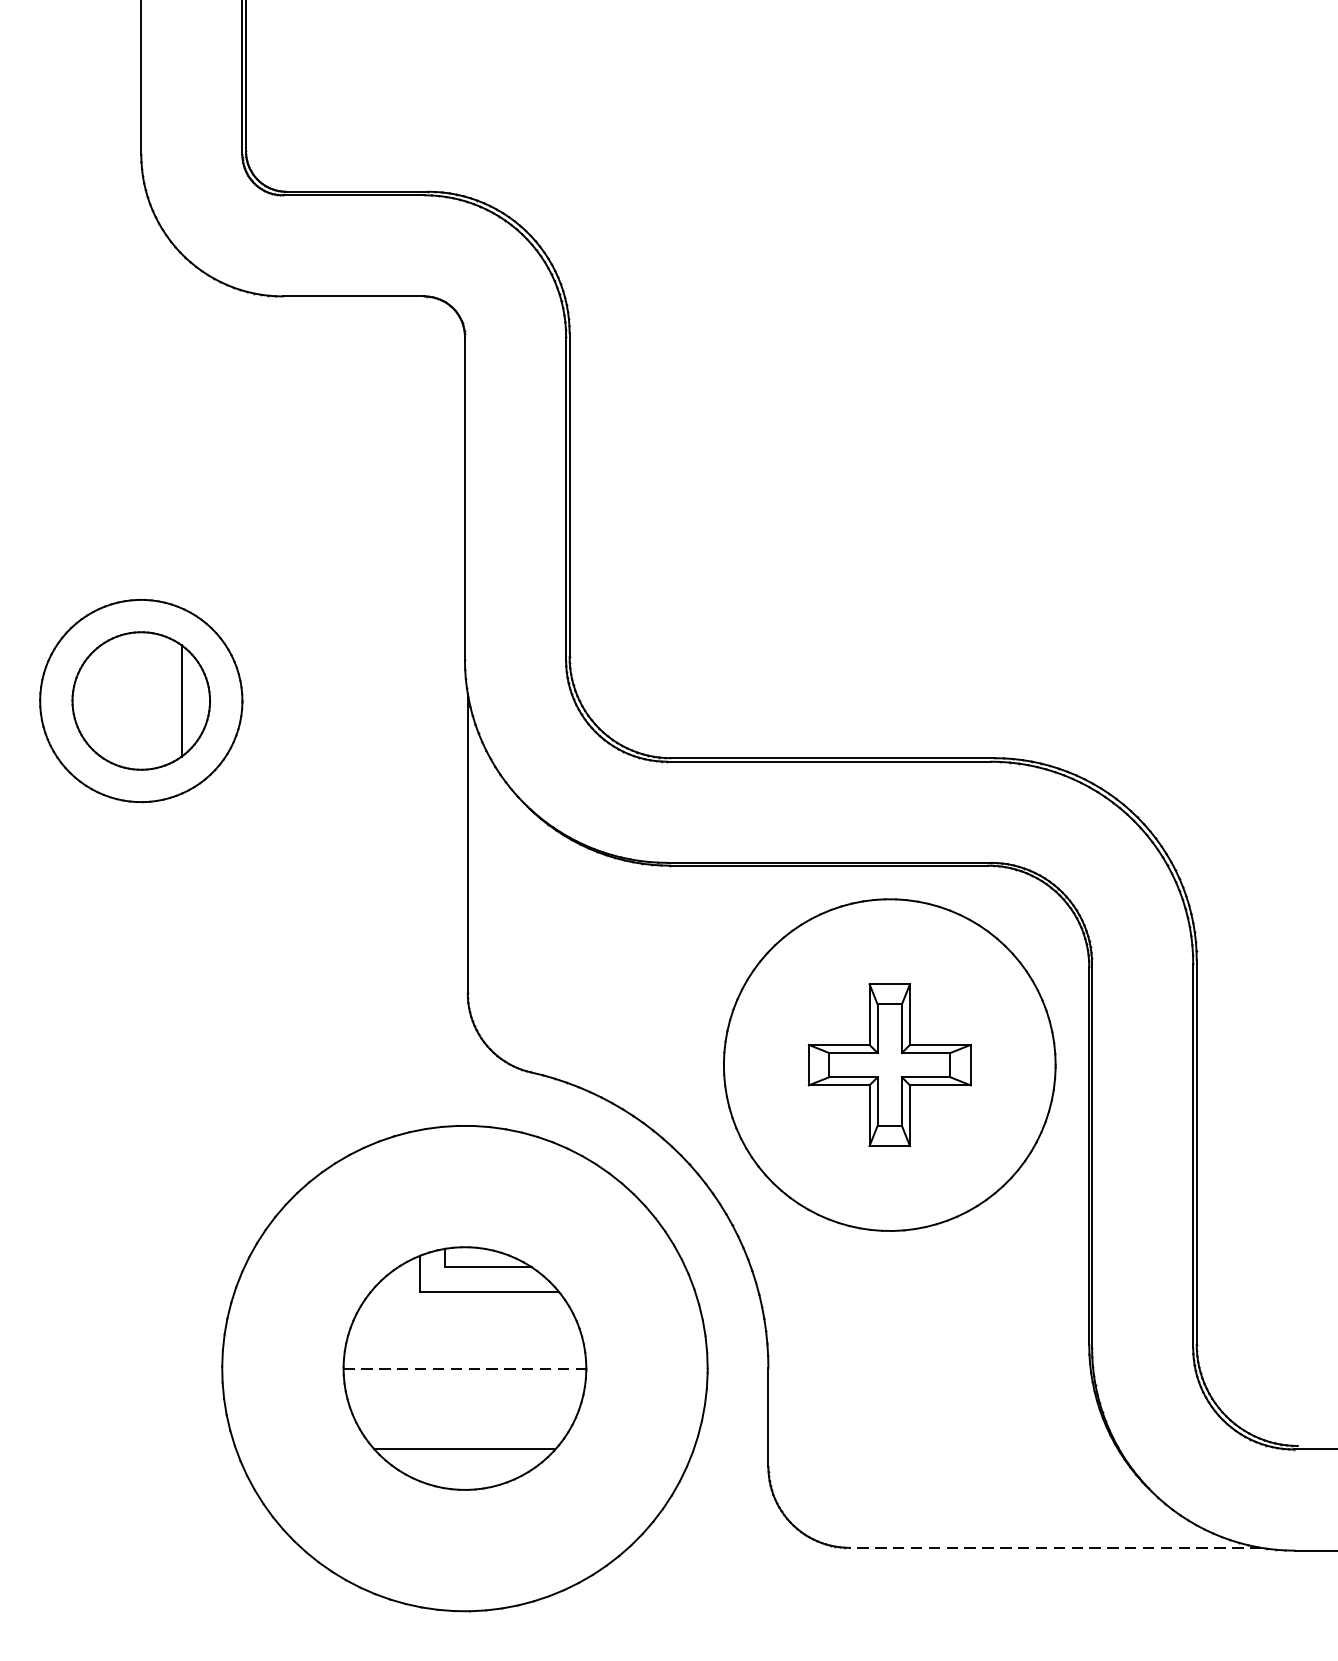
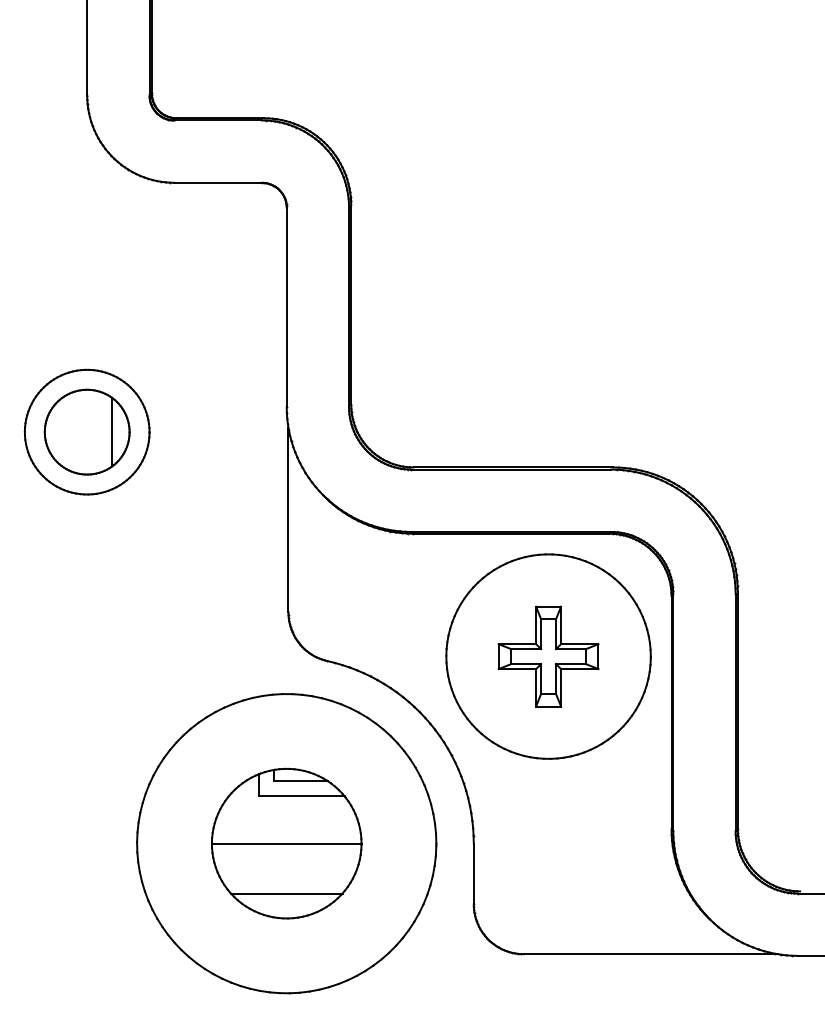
line: (464, 1368) -> (286, 843), dashed -> solid
line: (1055, 1548) -> (650, 954), dashed -> solid

